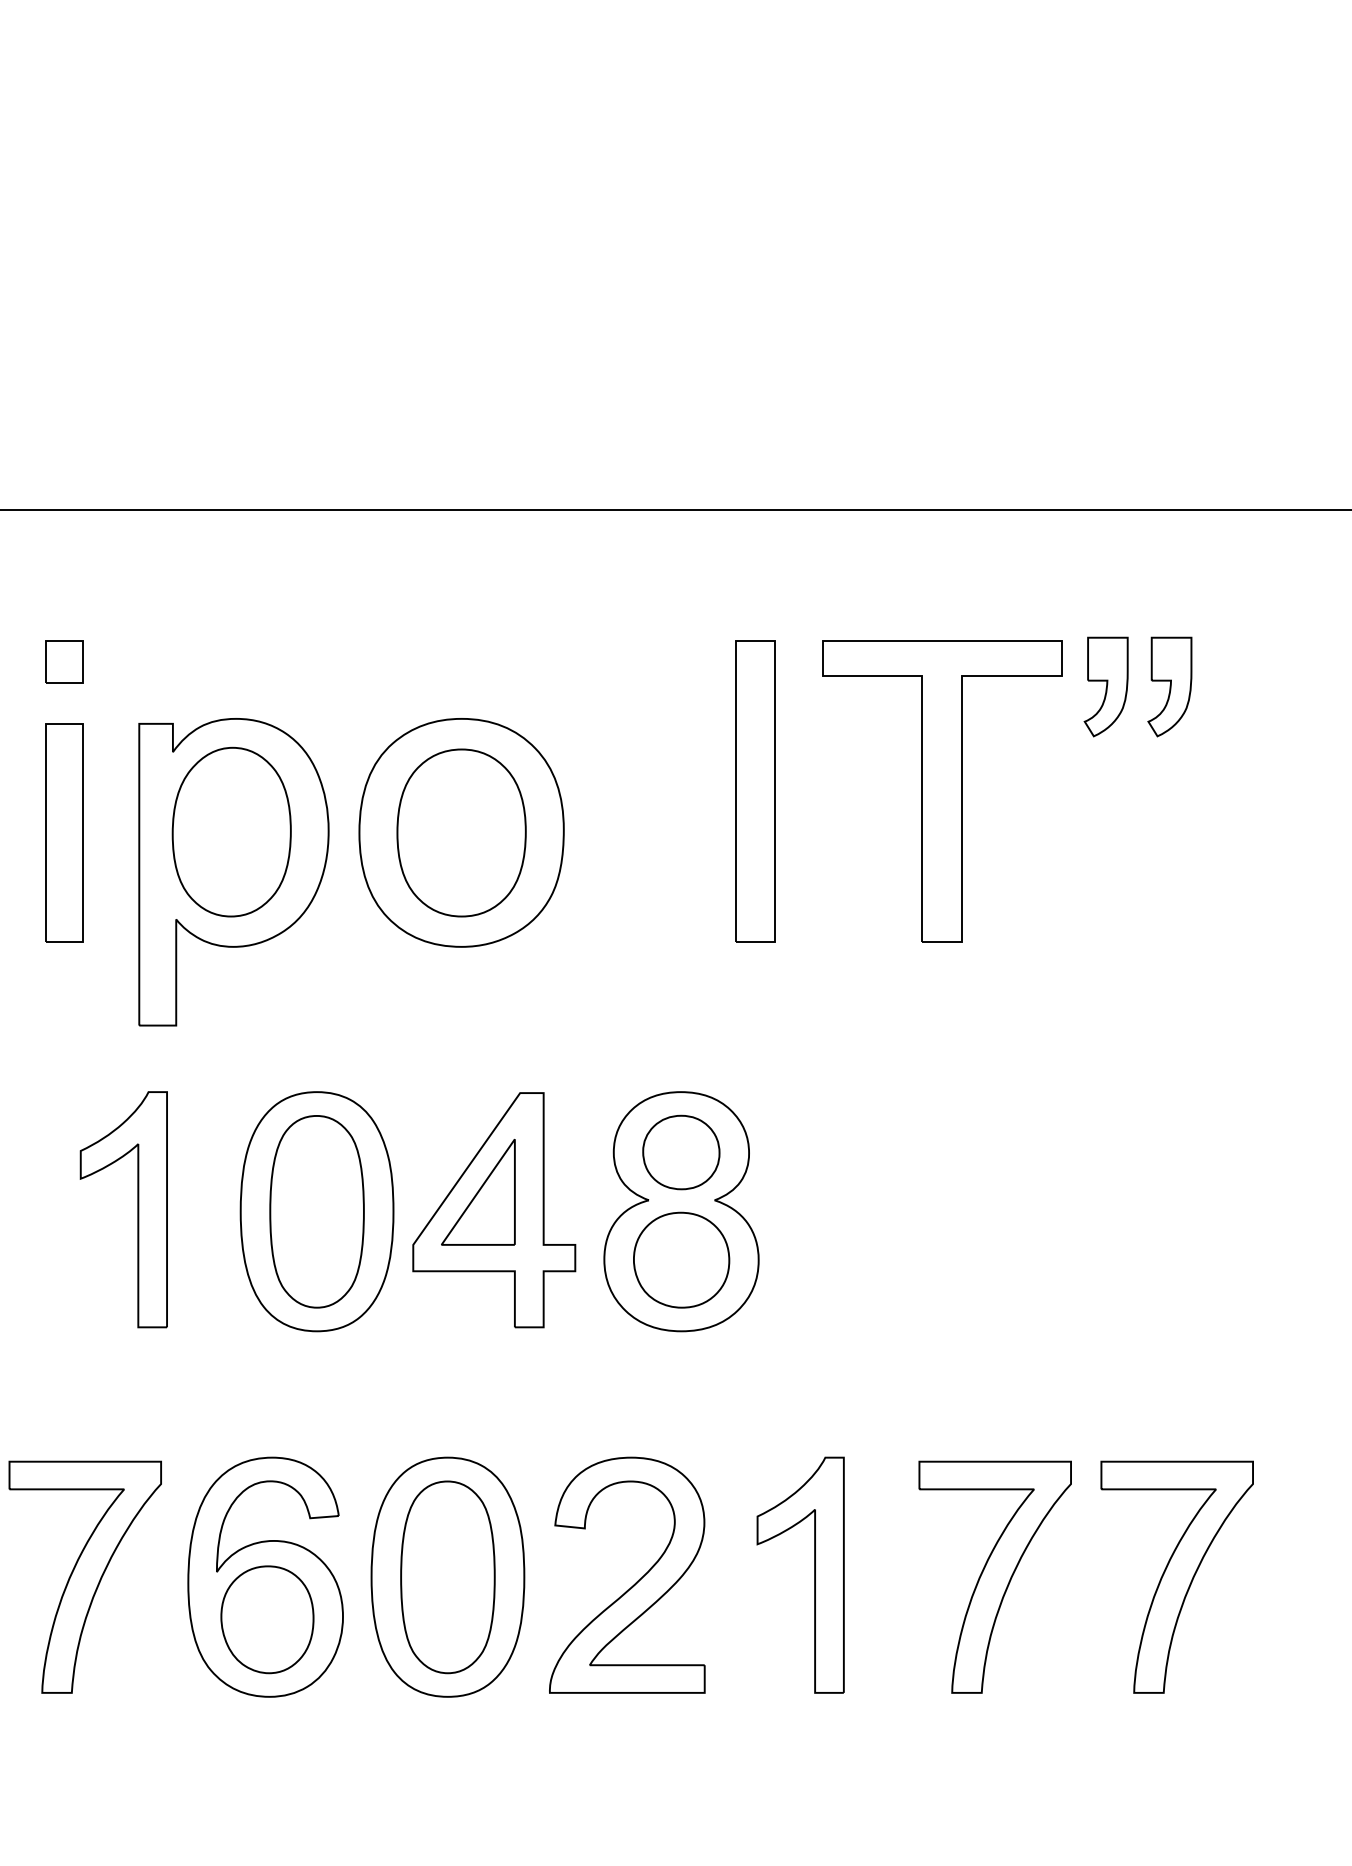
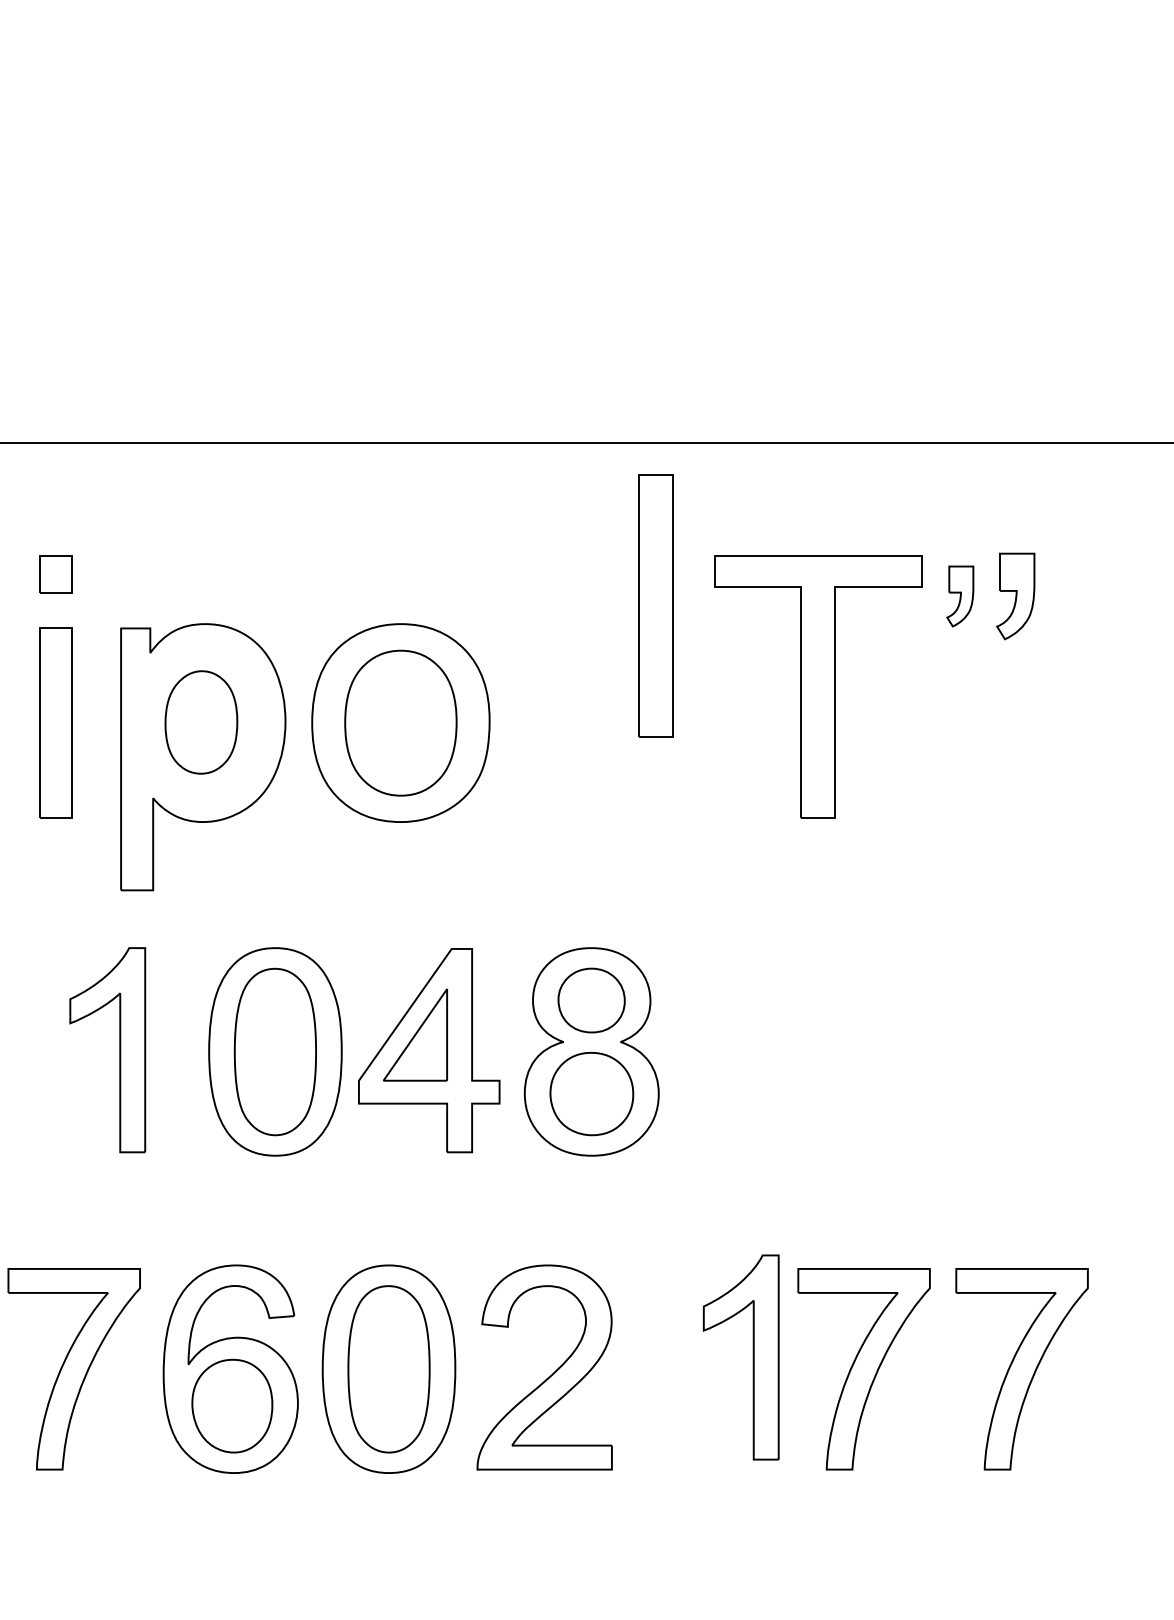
part: (1105, 687) -> (959, 596), size x0.7
part: (754, 790) -> (655, 605), moved
part: (231, 832) -> (201, 722), size x0.7
part: (813, 1575) -> (752, 1357), moved

